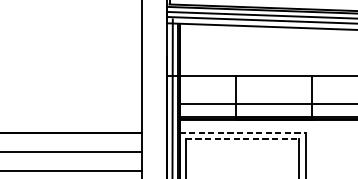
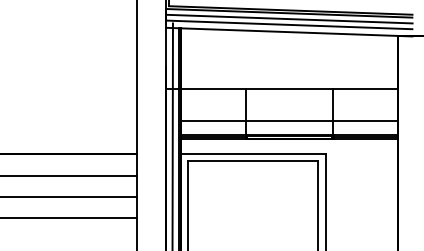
line: (242, 132) -> (253, 153), dashed -> solid
line: (242, 139) -> (253, 161), dashed -> solid

